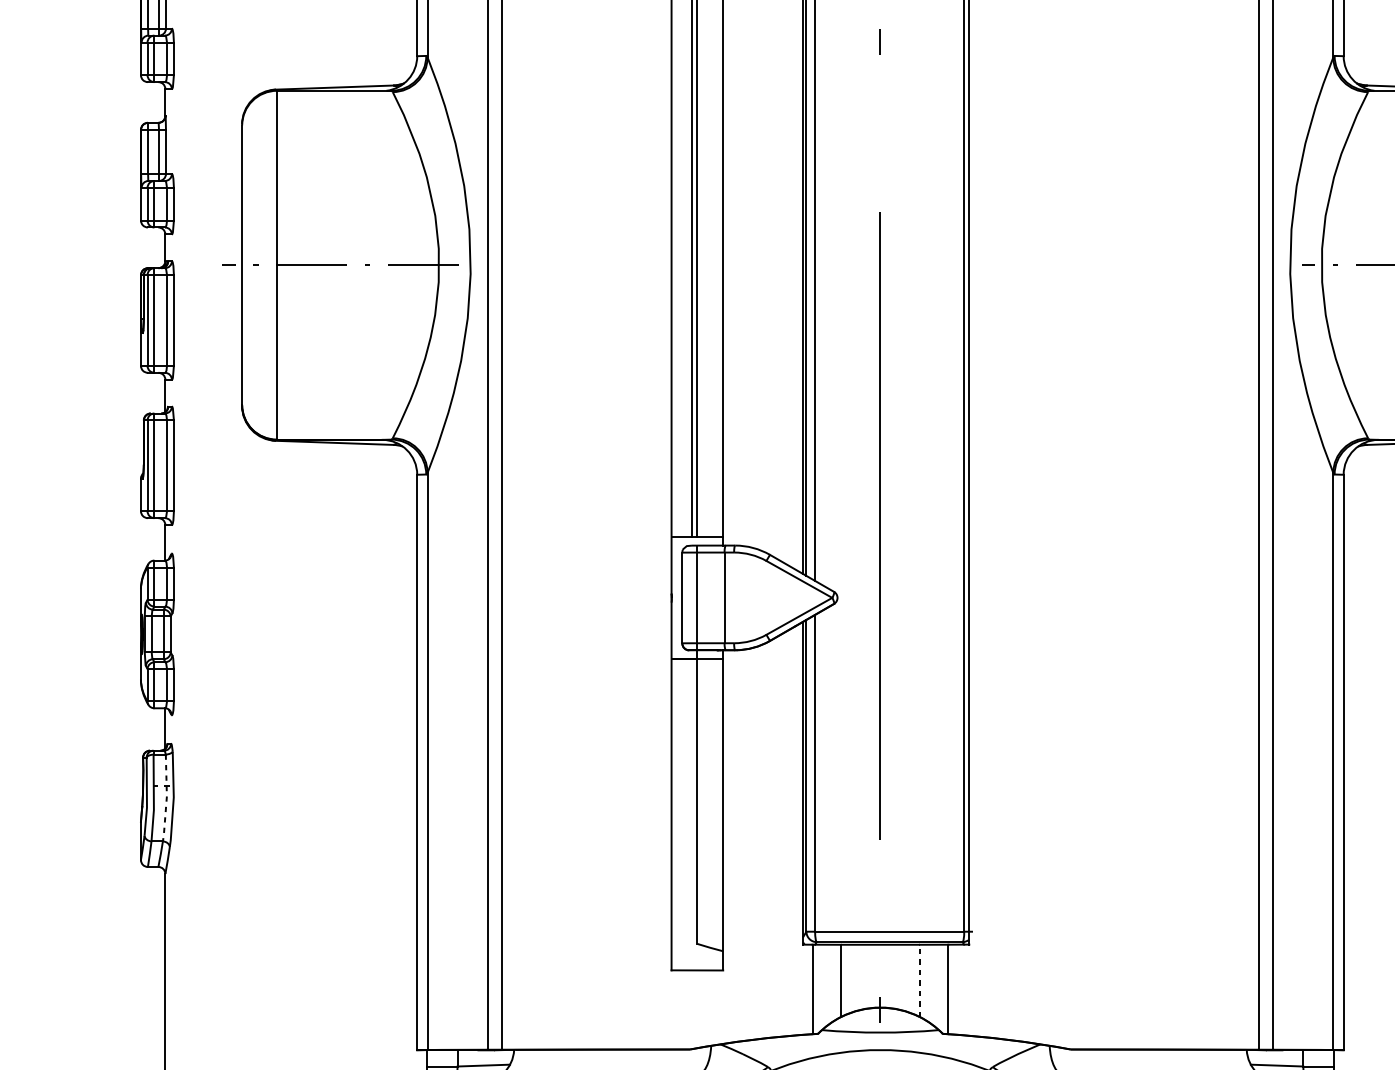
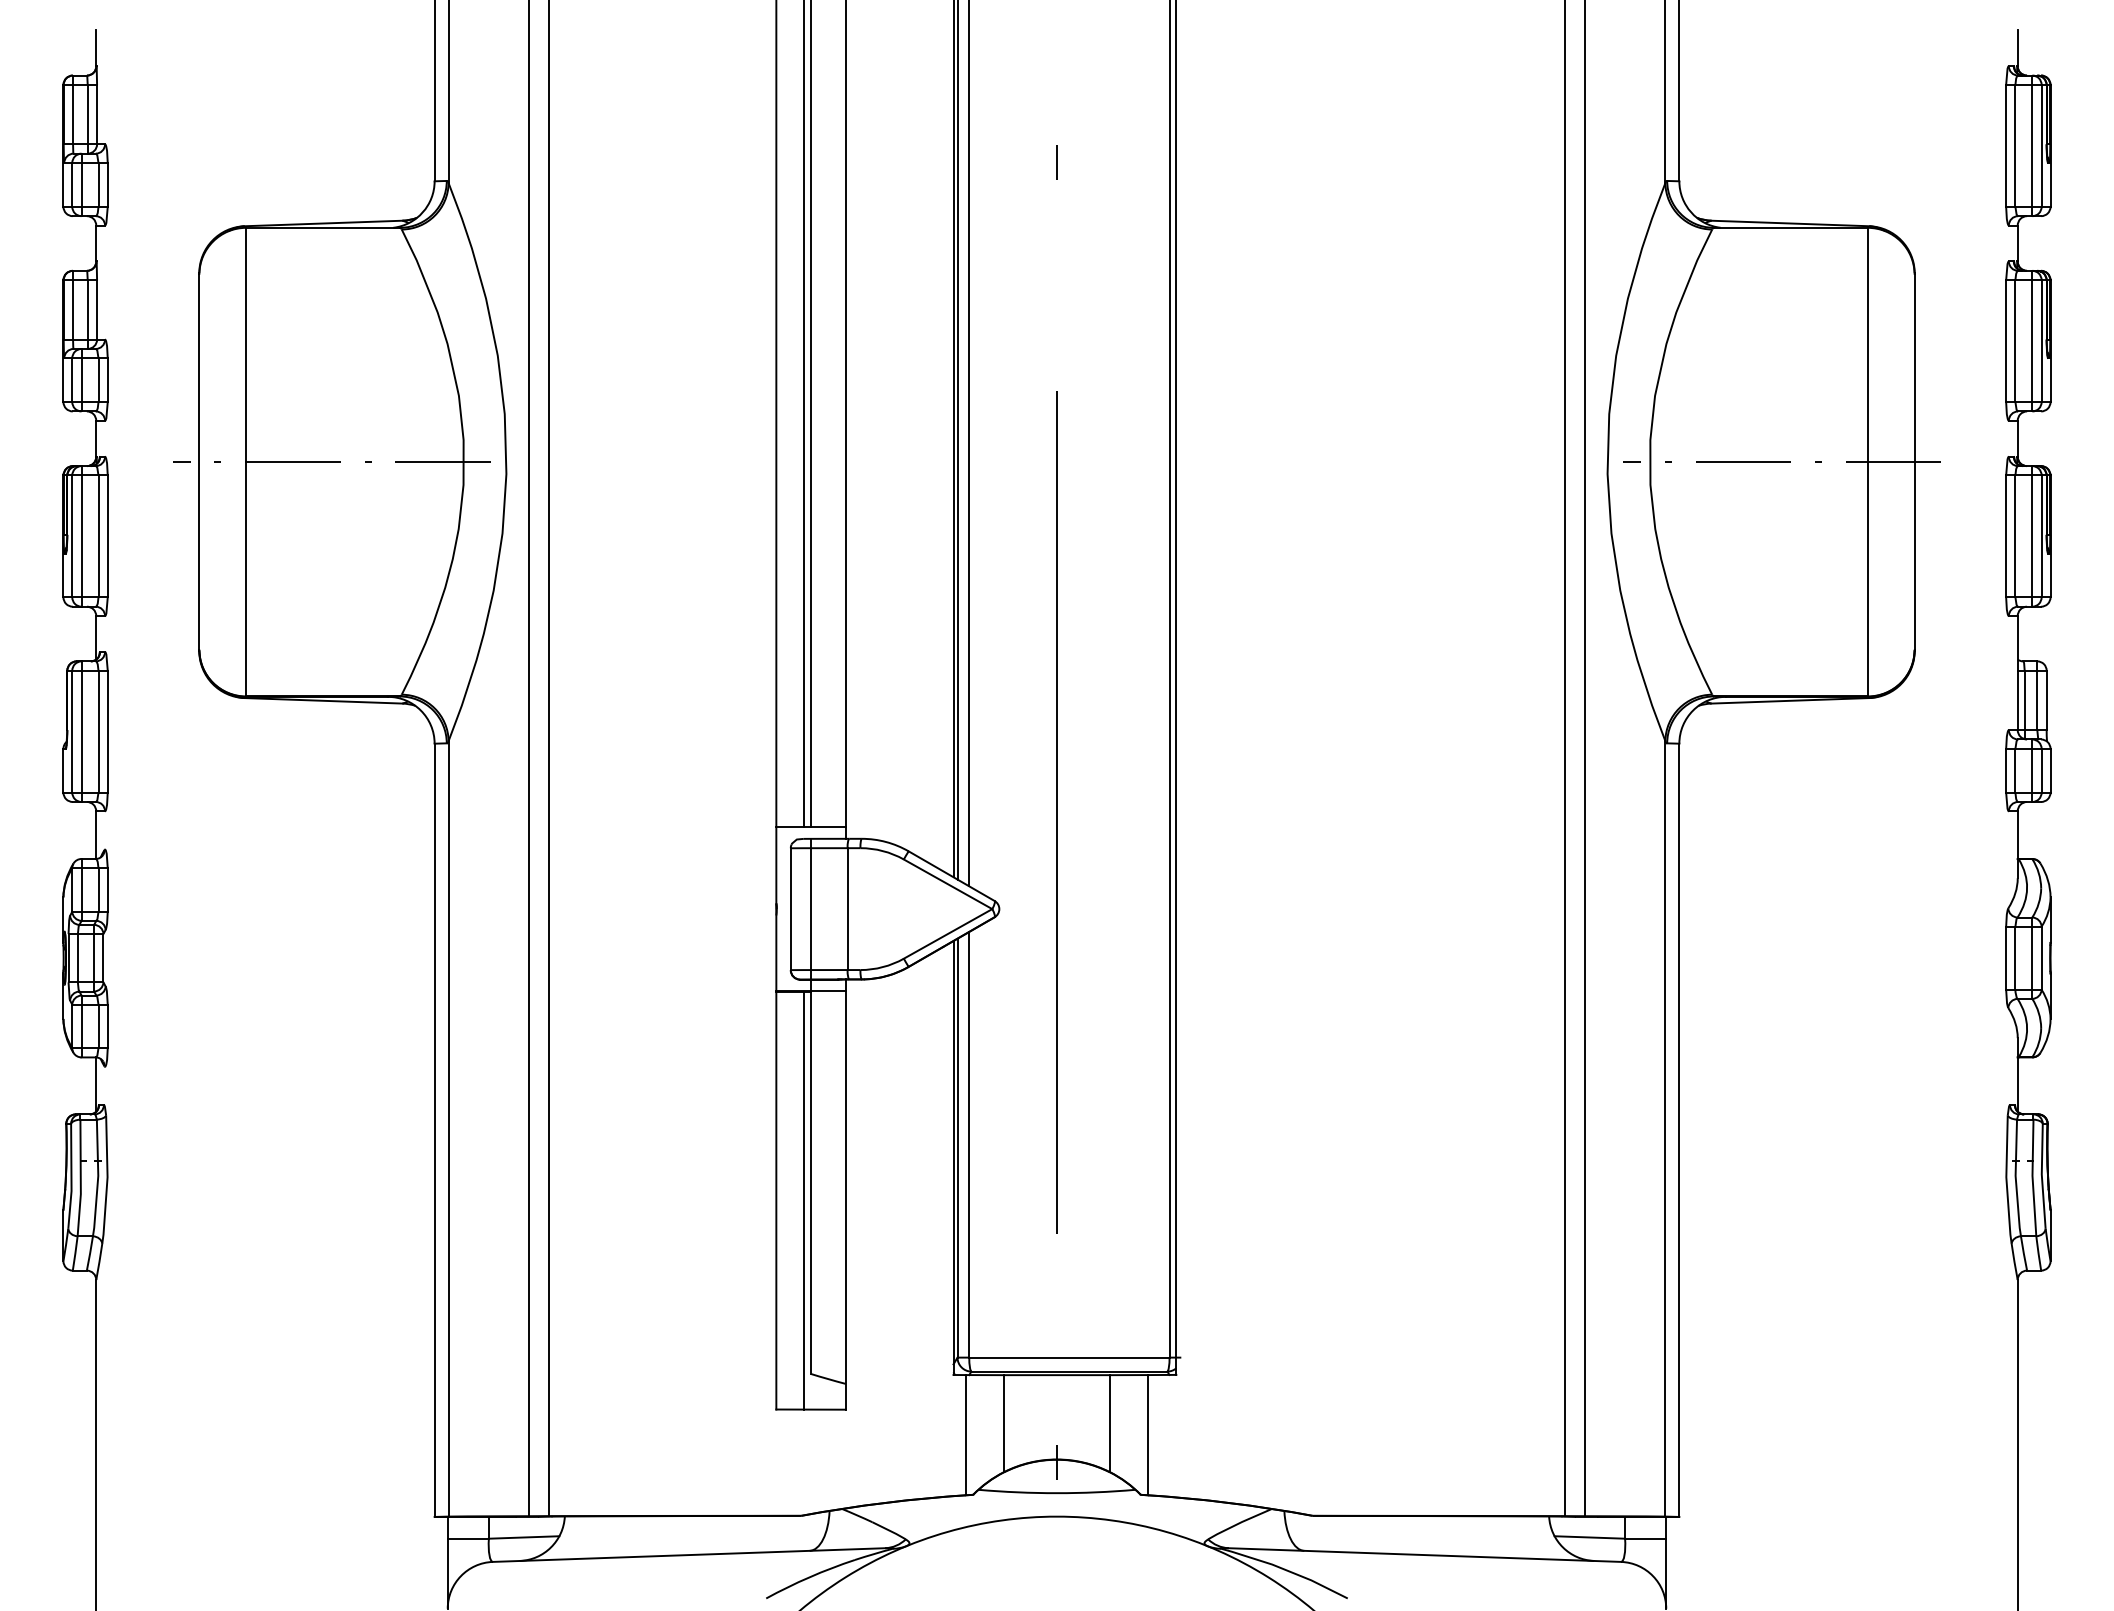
line: (167, 798) -> (98, 1178), dashed -> solid
line: (691, 814) -> (803, 1200), added
line: (920, 980) -> (1110, 1423), dashed -> solid

